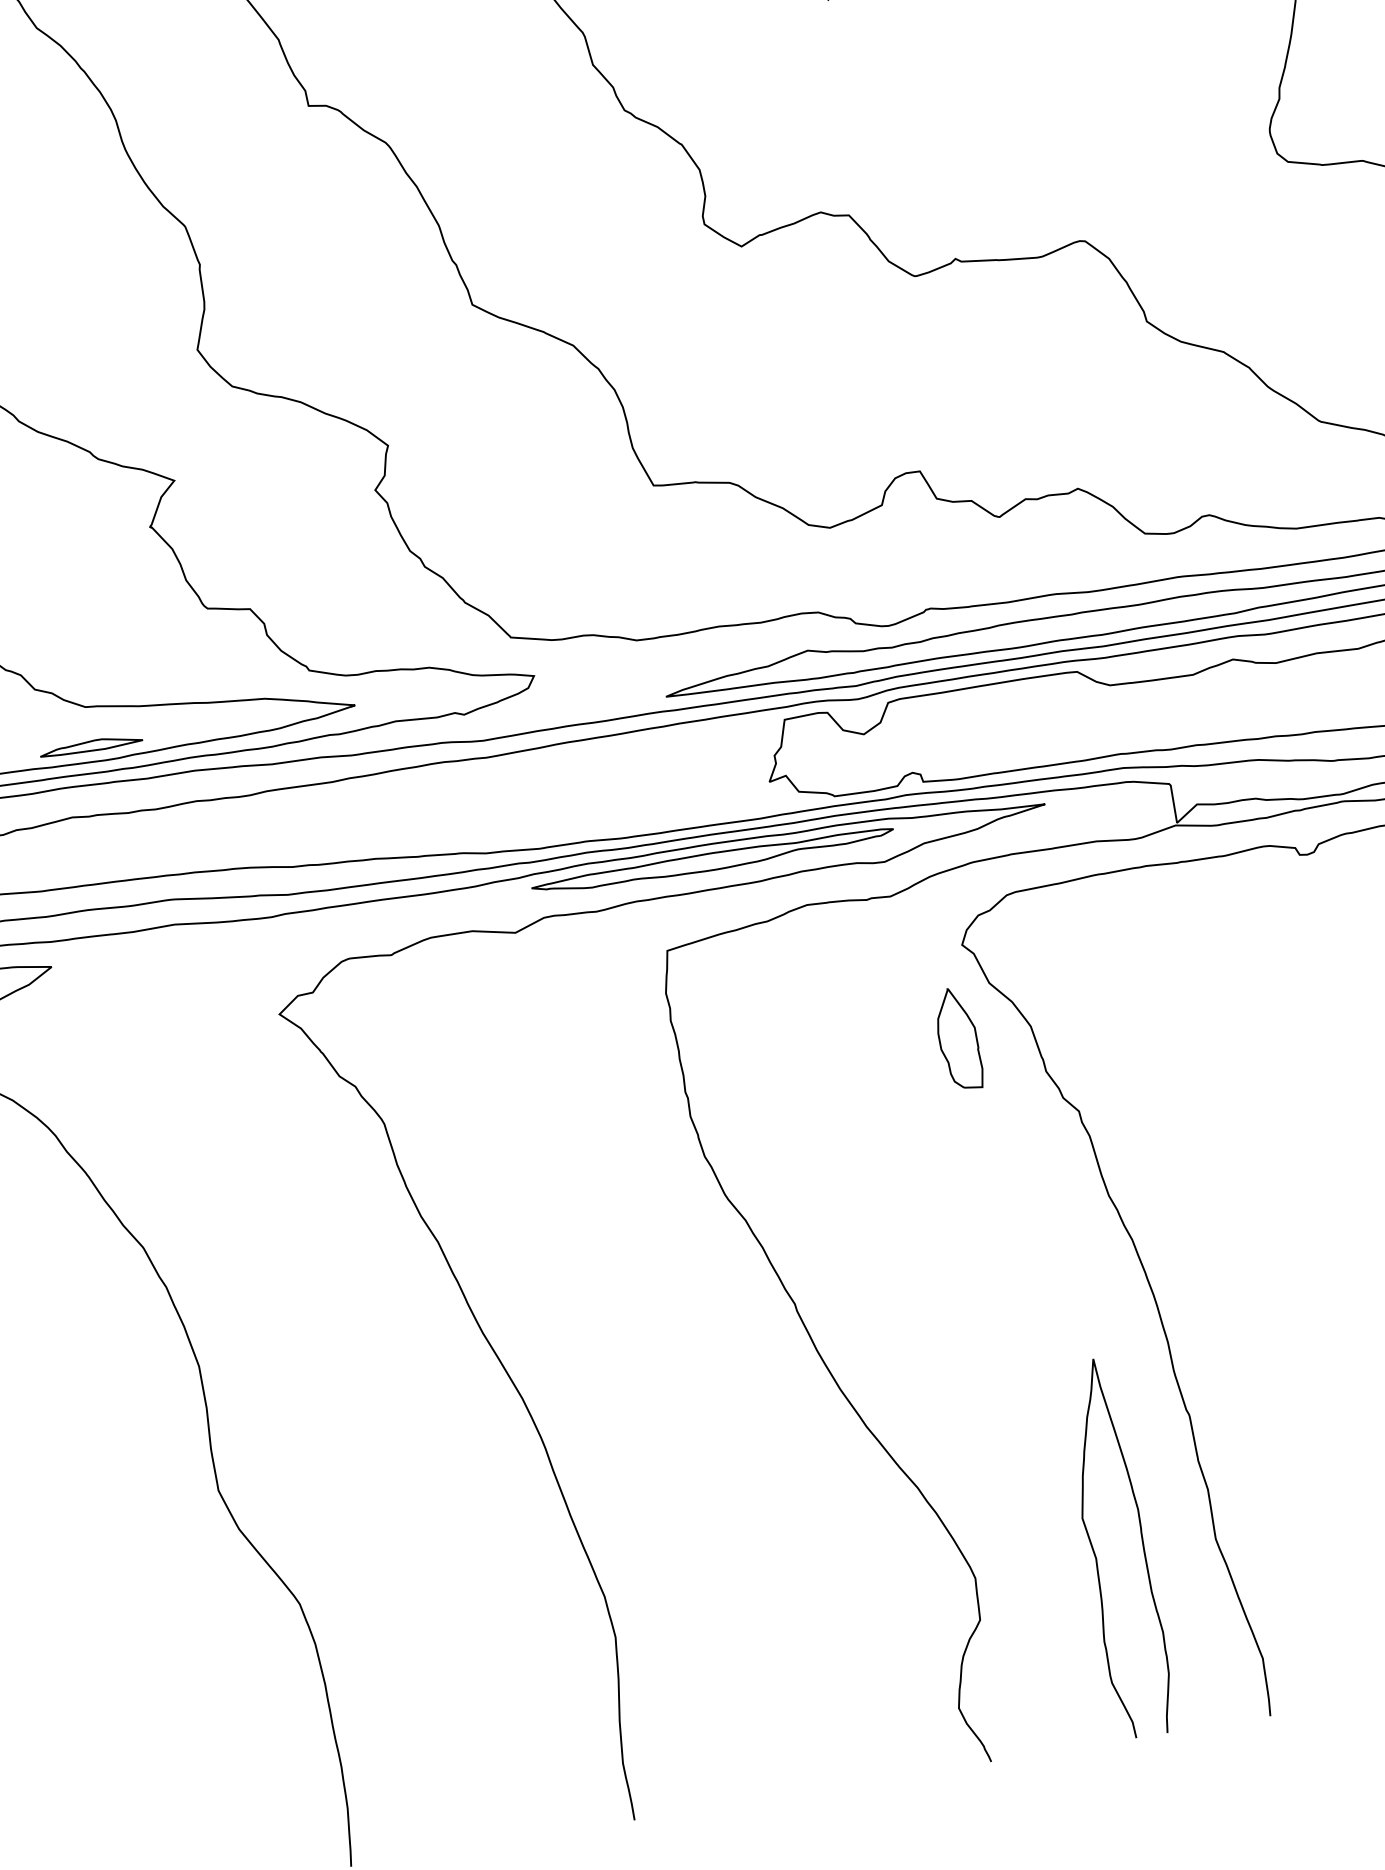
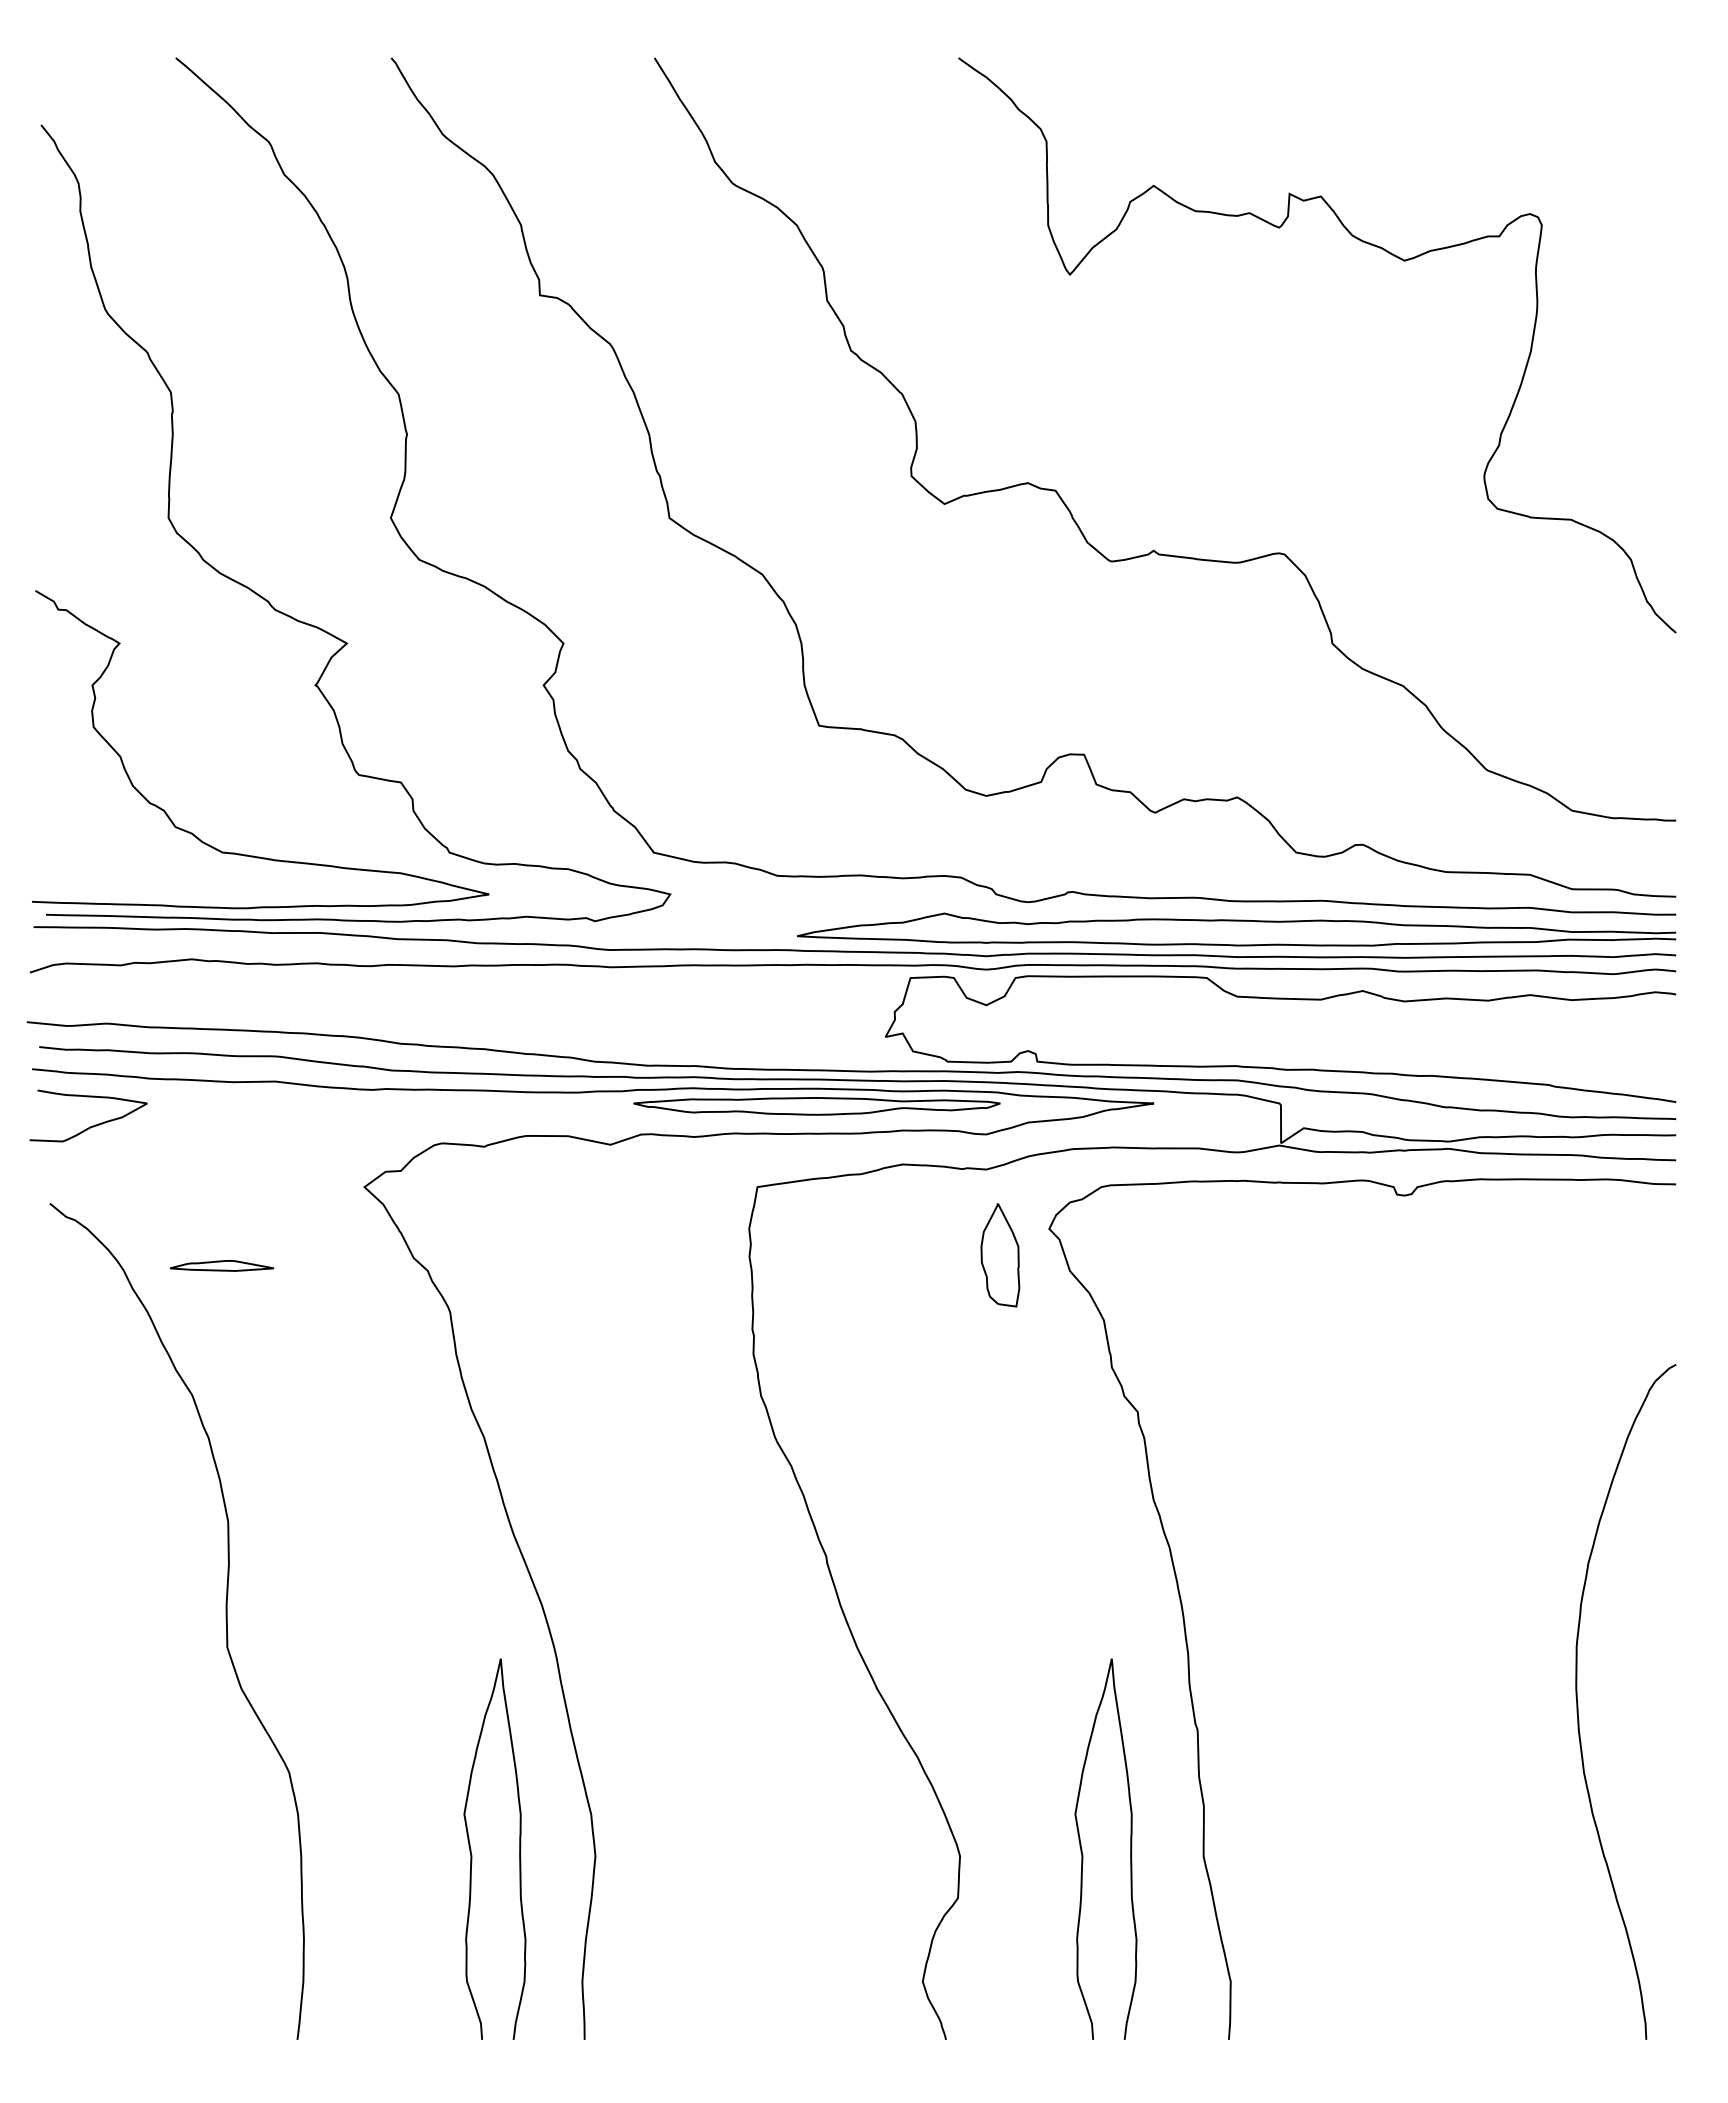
part: (91, 745) -> (222, 1265), moved
part: (958, 1039) -> (1000, 1255), moved
curve: (493, 1655) -> (472, 1854), added

